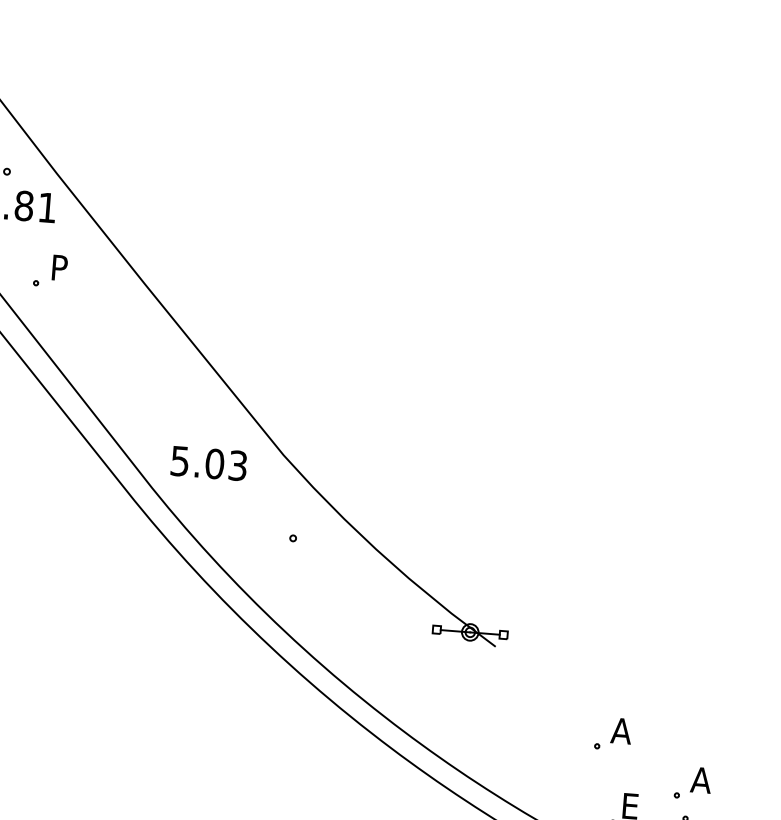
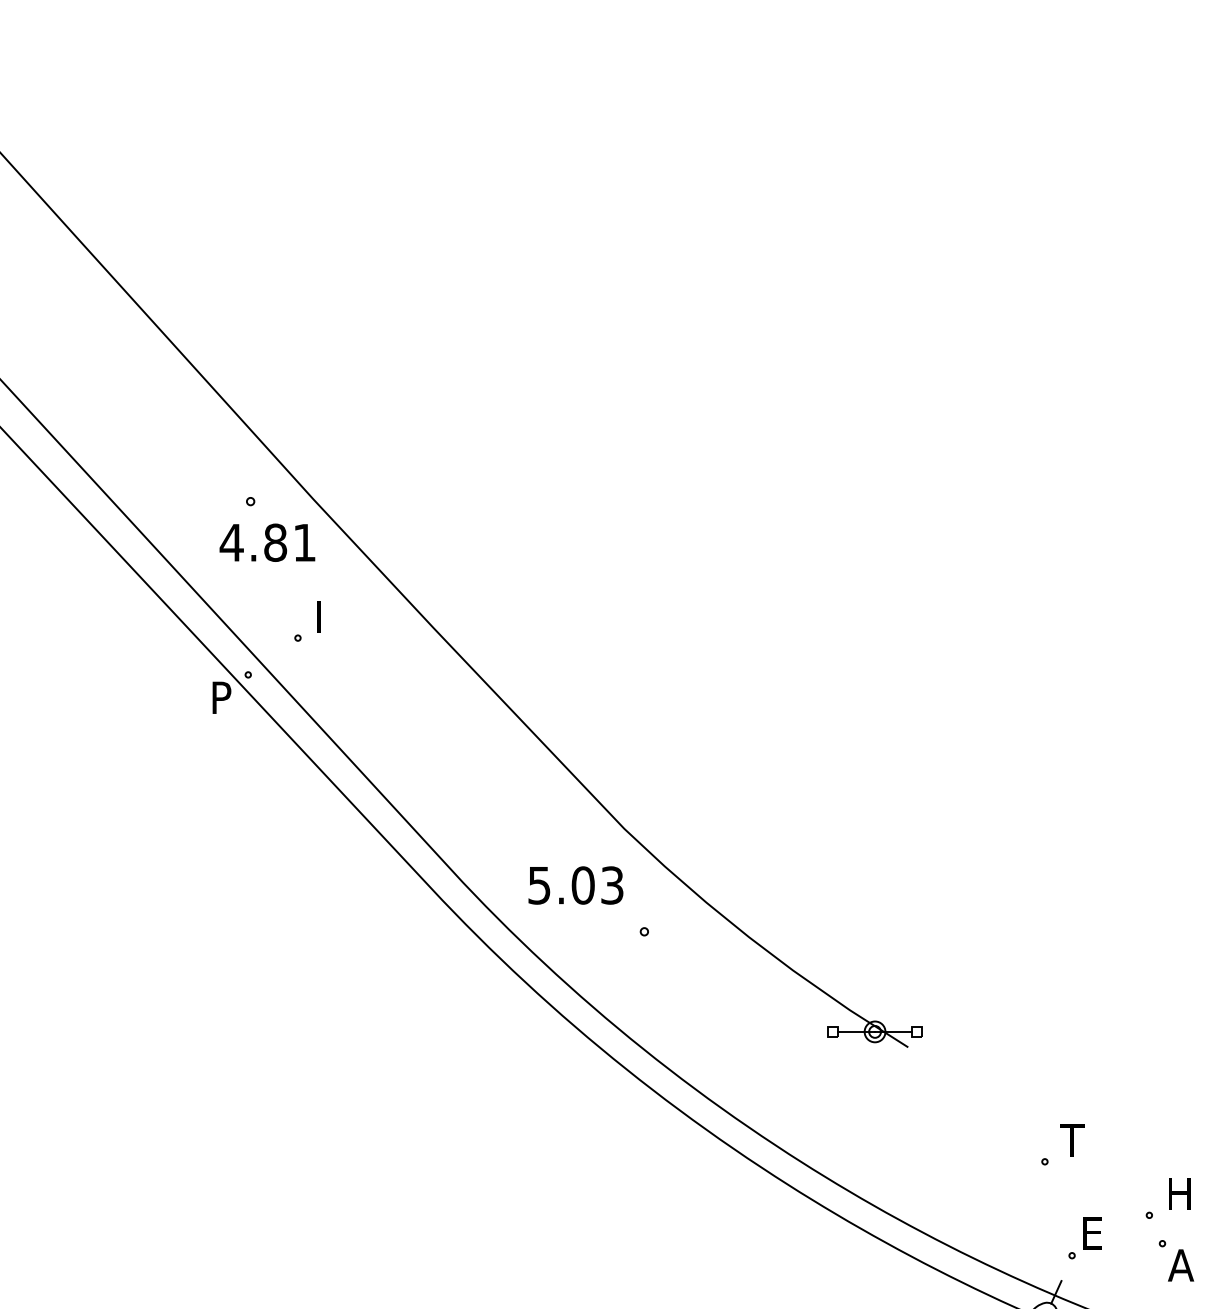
text: (60, 267) -> (326, 616), P -> I
text: (208, 463) -> (575, 885), moved
text: (621, 731) -> (1073, 1140), A -> T
text: (701, 780) -> (1178, 1194), A -> H

